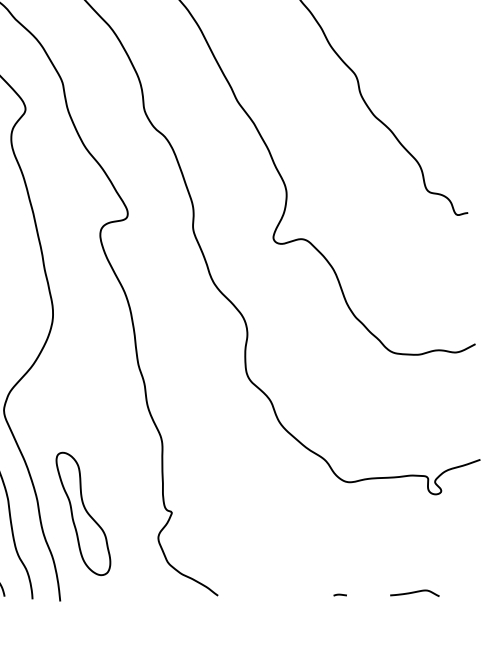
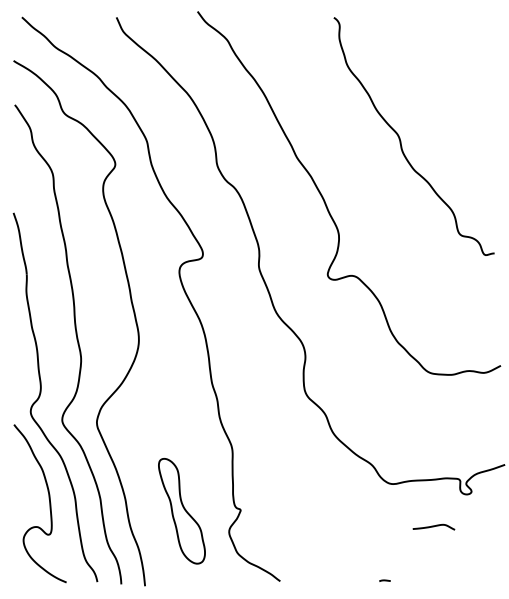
part: (82, 514) -> (181, 511), moved
curve: (414, 592) -> (433, 526), moved

